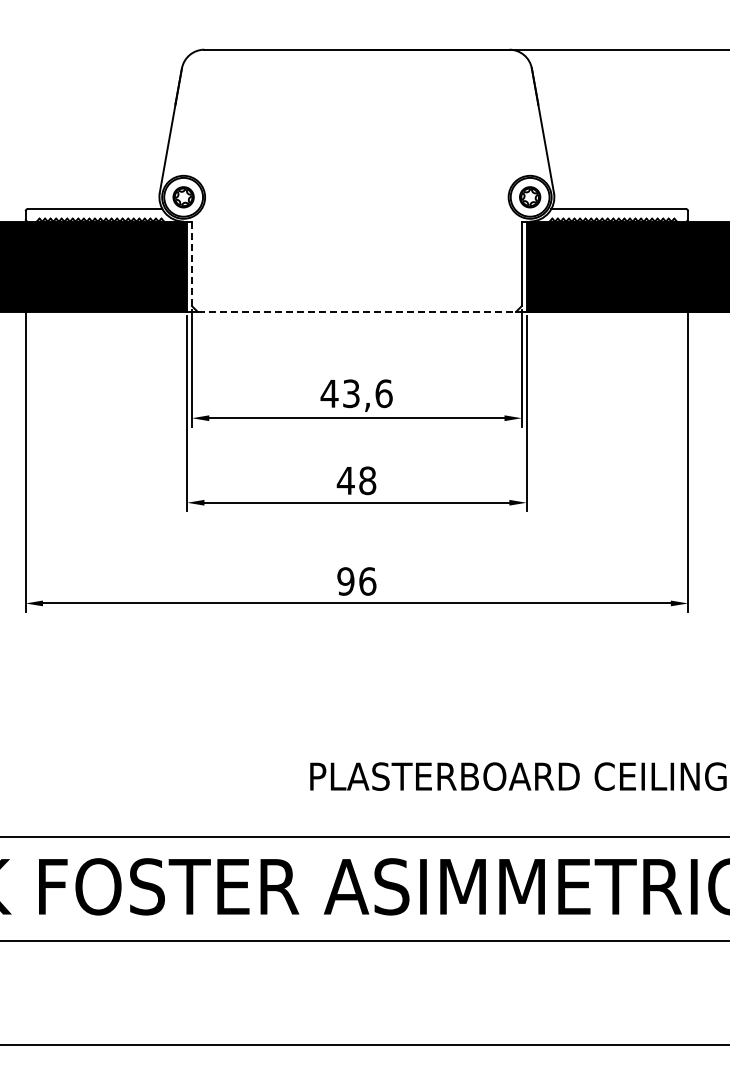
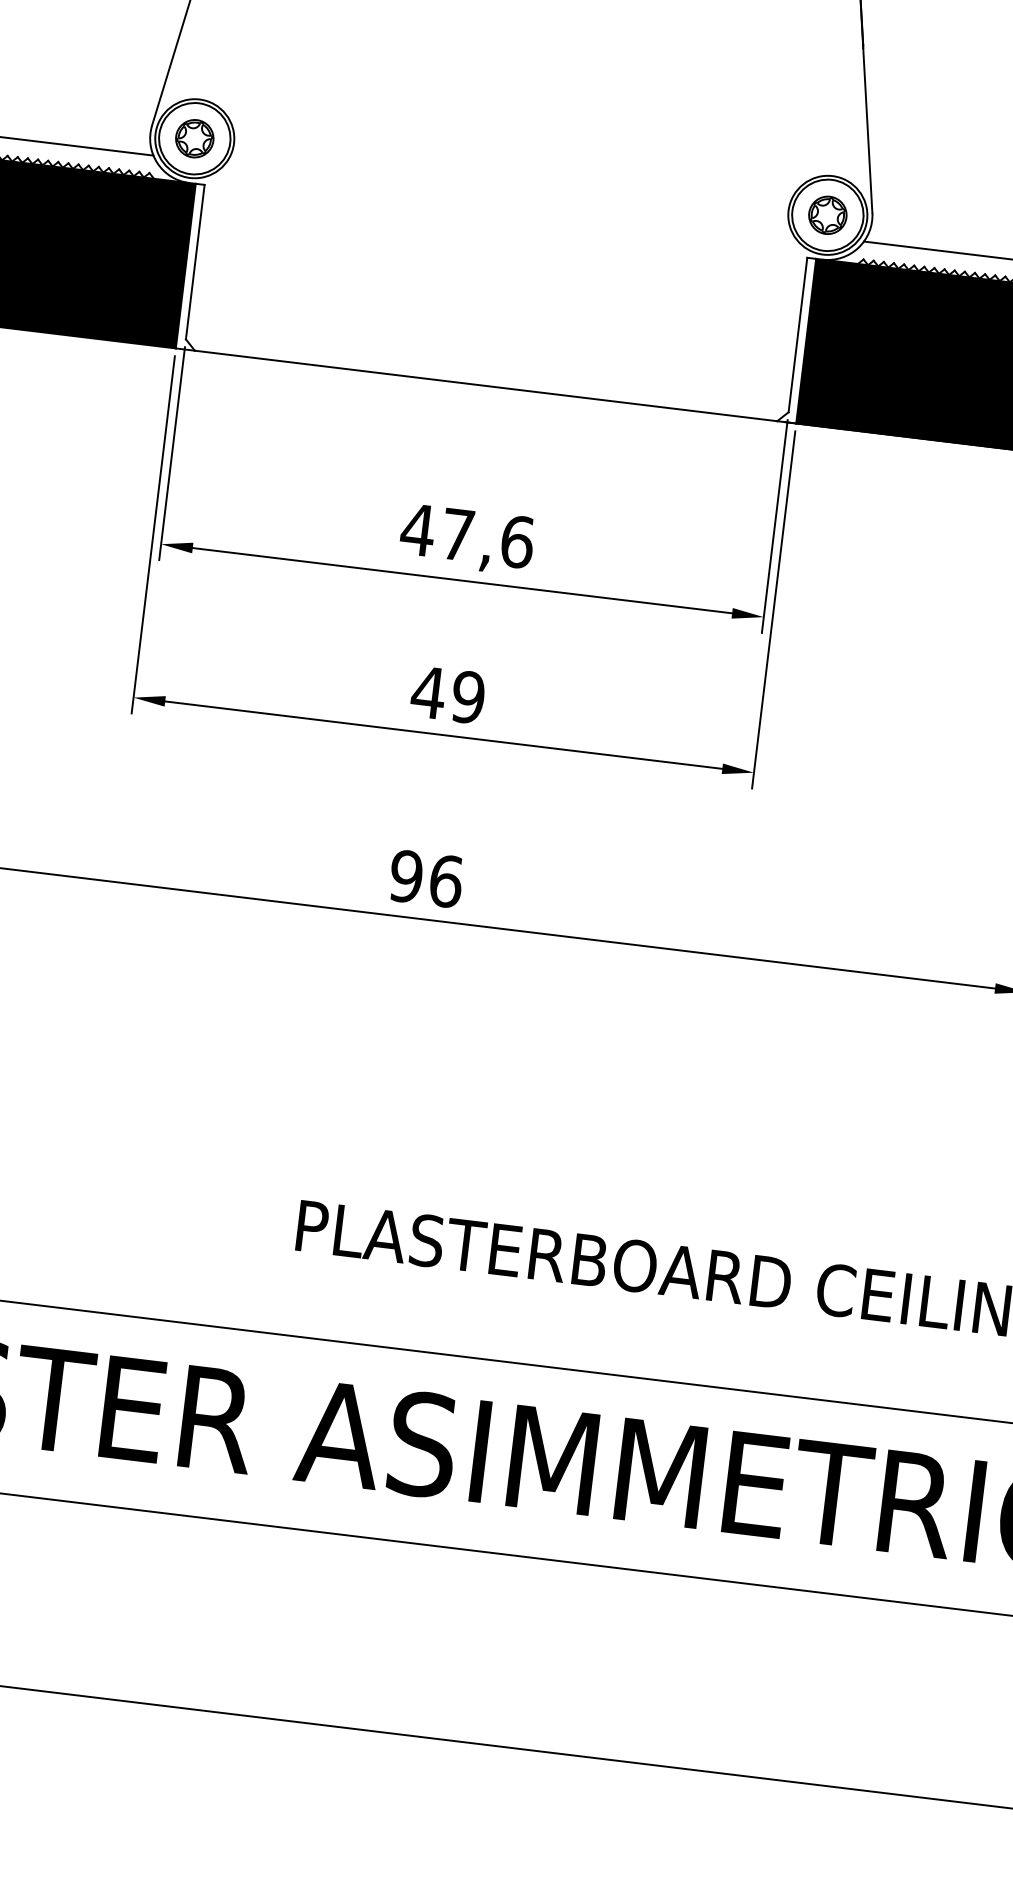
line: (191, 264) -> (194, 263), dashed -> solid
line: (357, 311) -> (487, 385), dashed -> solid
text: (351, 393) -> (458, 534), 43,6 -> 47,6
text: (367, 480) -> (468, 696), 48 -> 49

